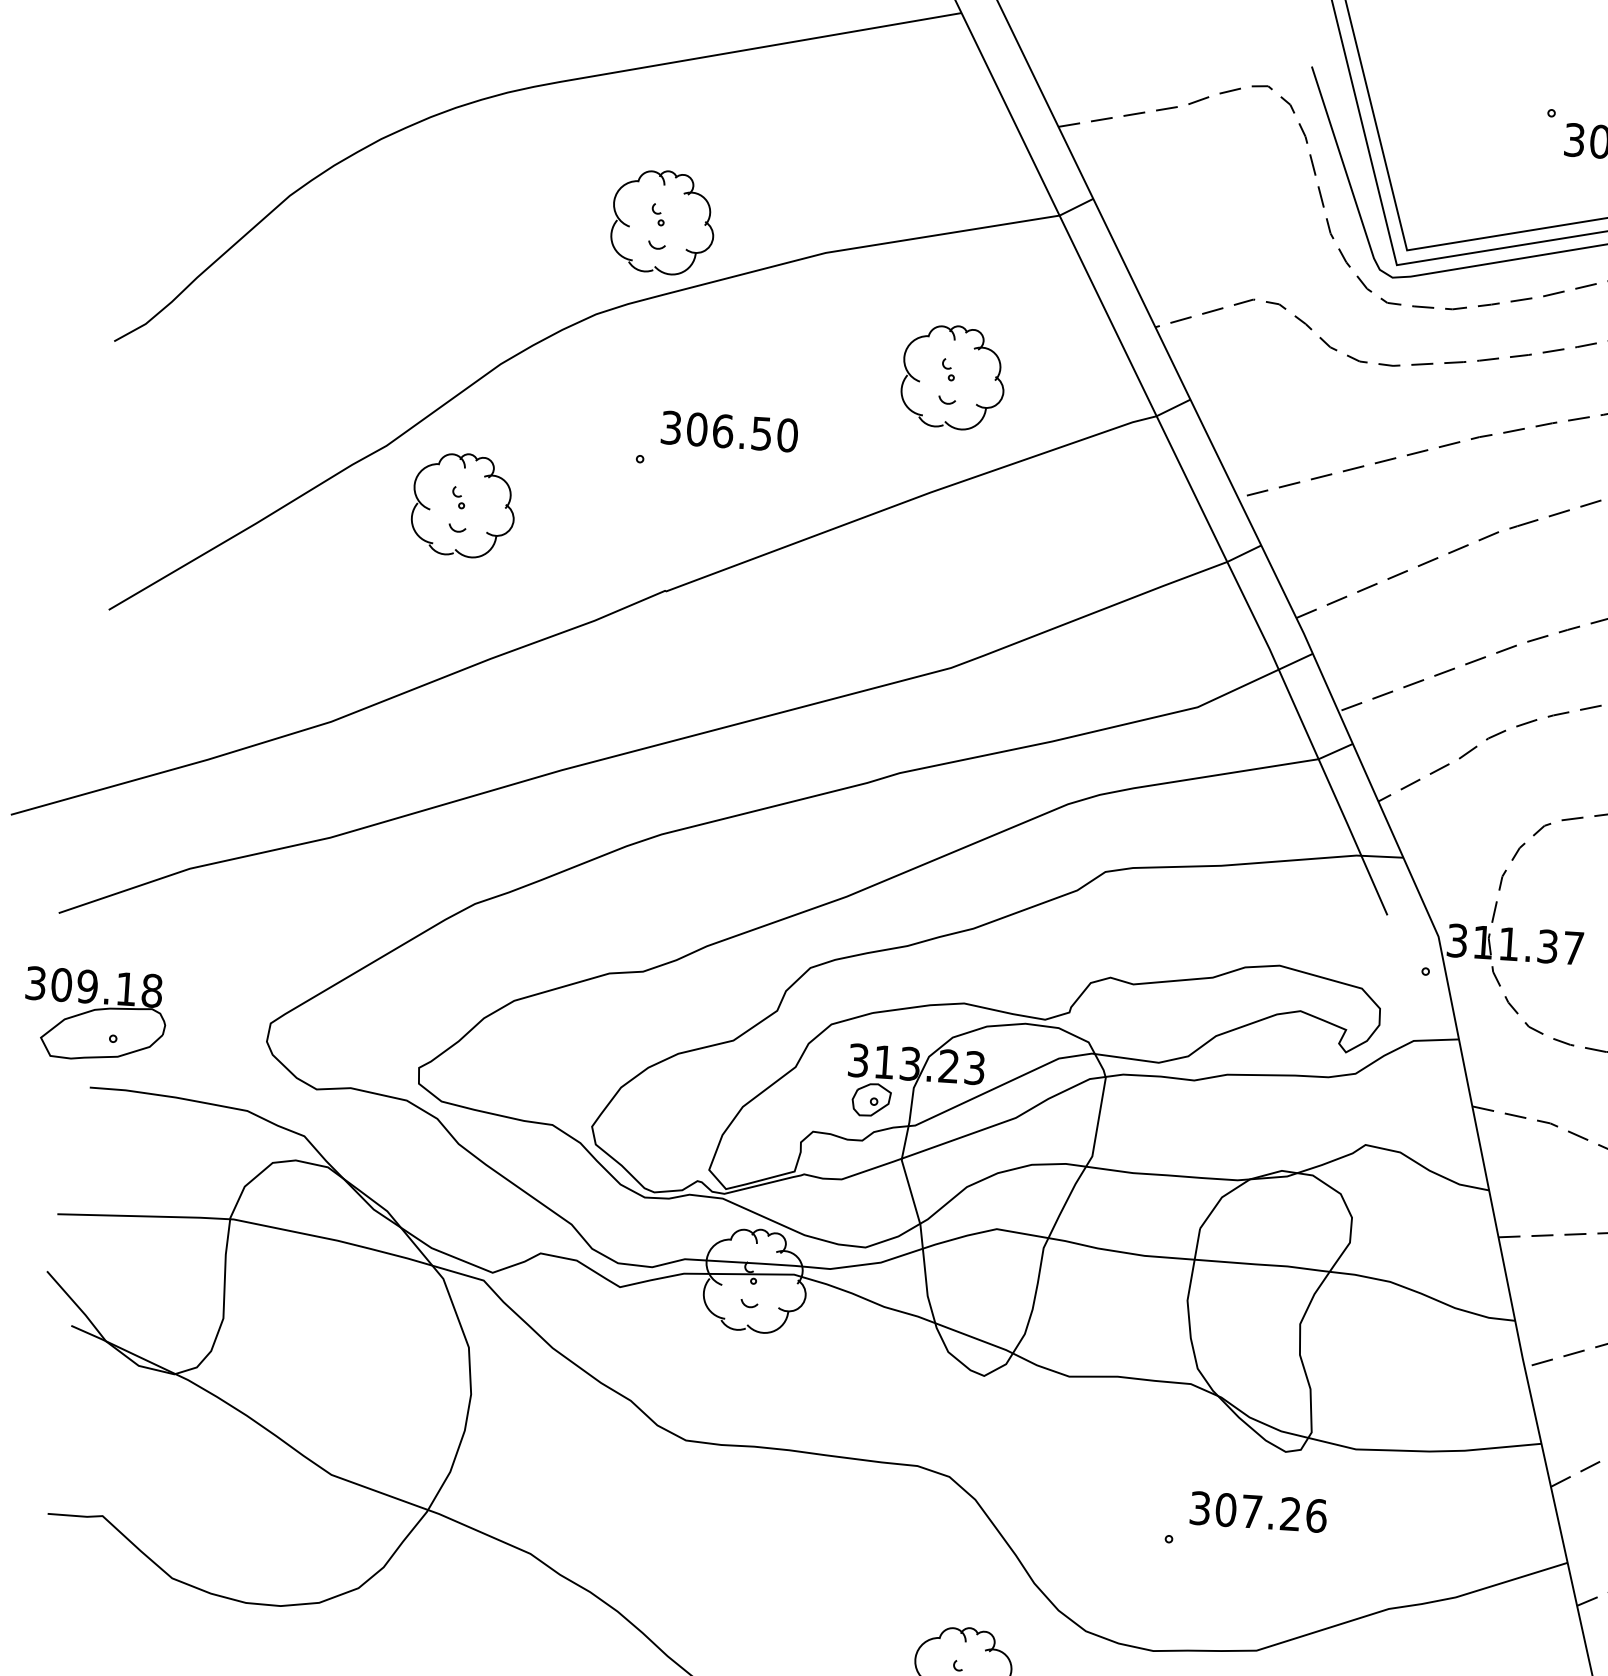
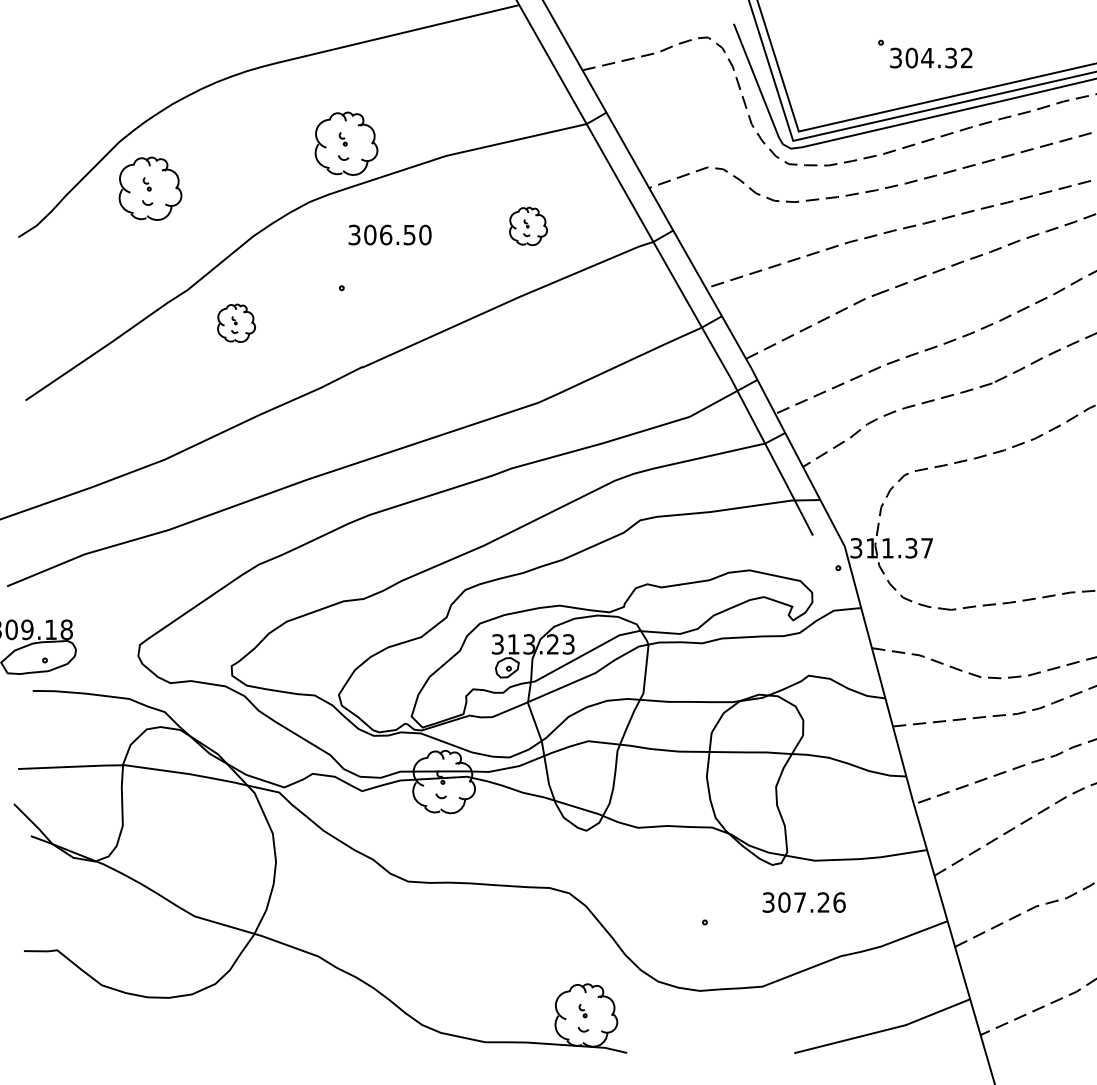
part: (336, 275) -> (150, 188), added
part: (953, 377) -> (528, 226), size x0.6
text: (728, 430) -> (389, 234), moved
part: (463, 505) -> (236, 323), size x0.6
text: (1257, 1511) -> (803, 902), moved

